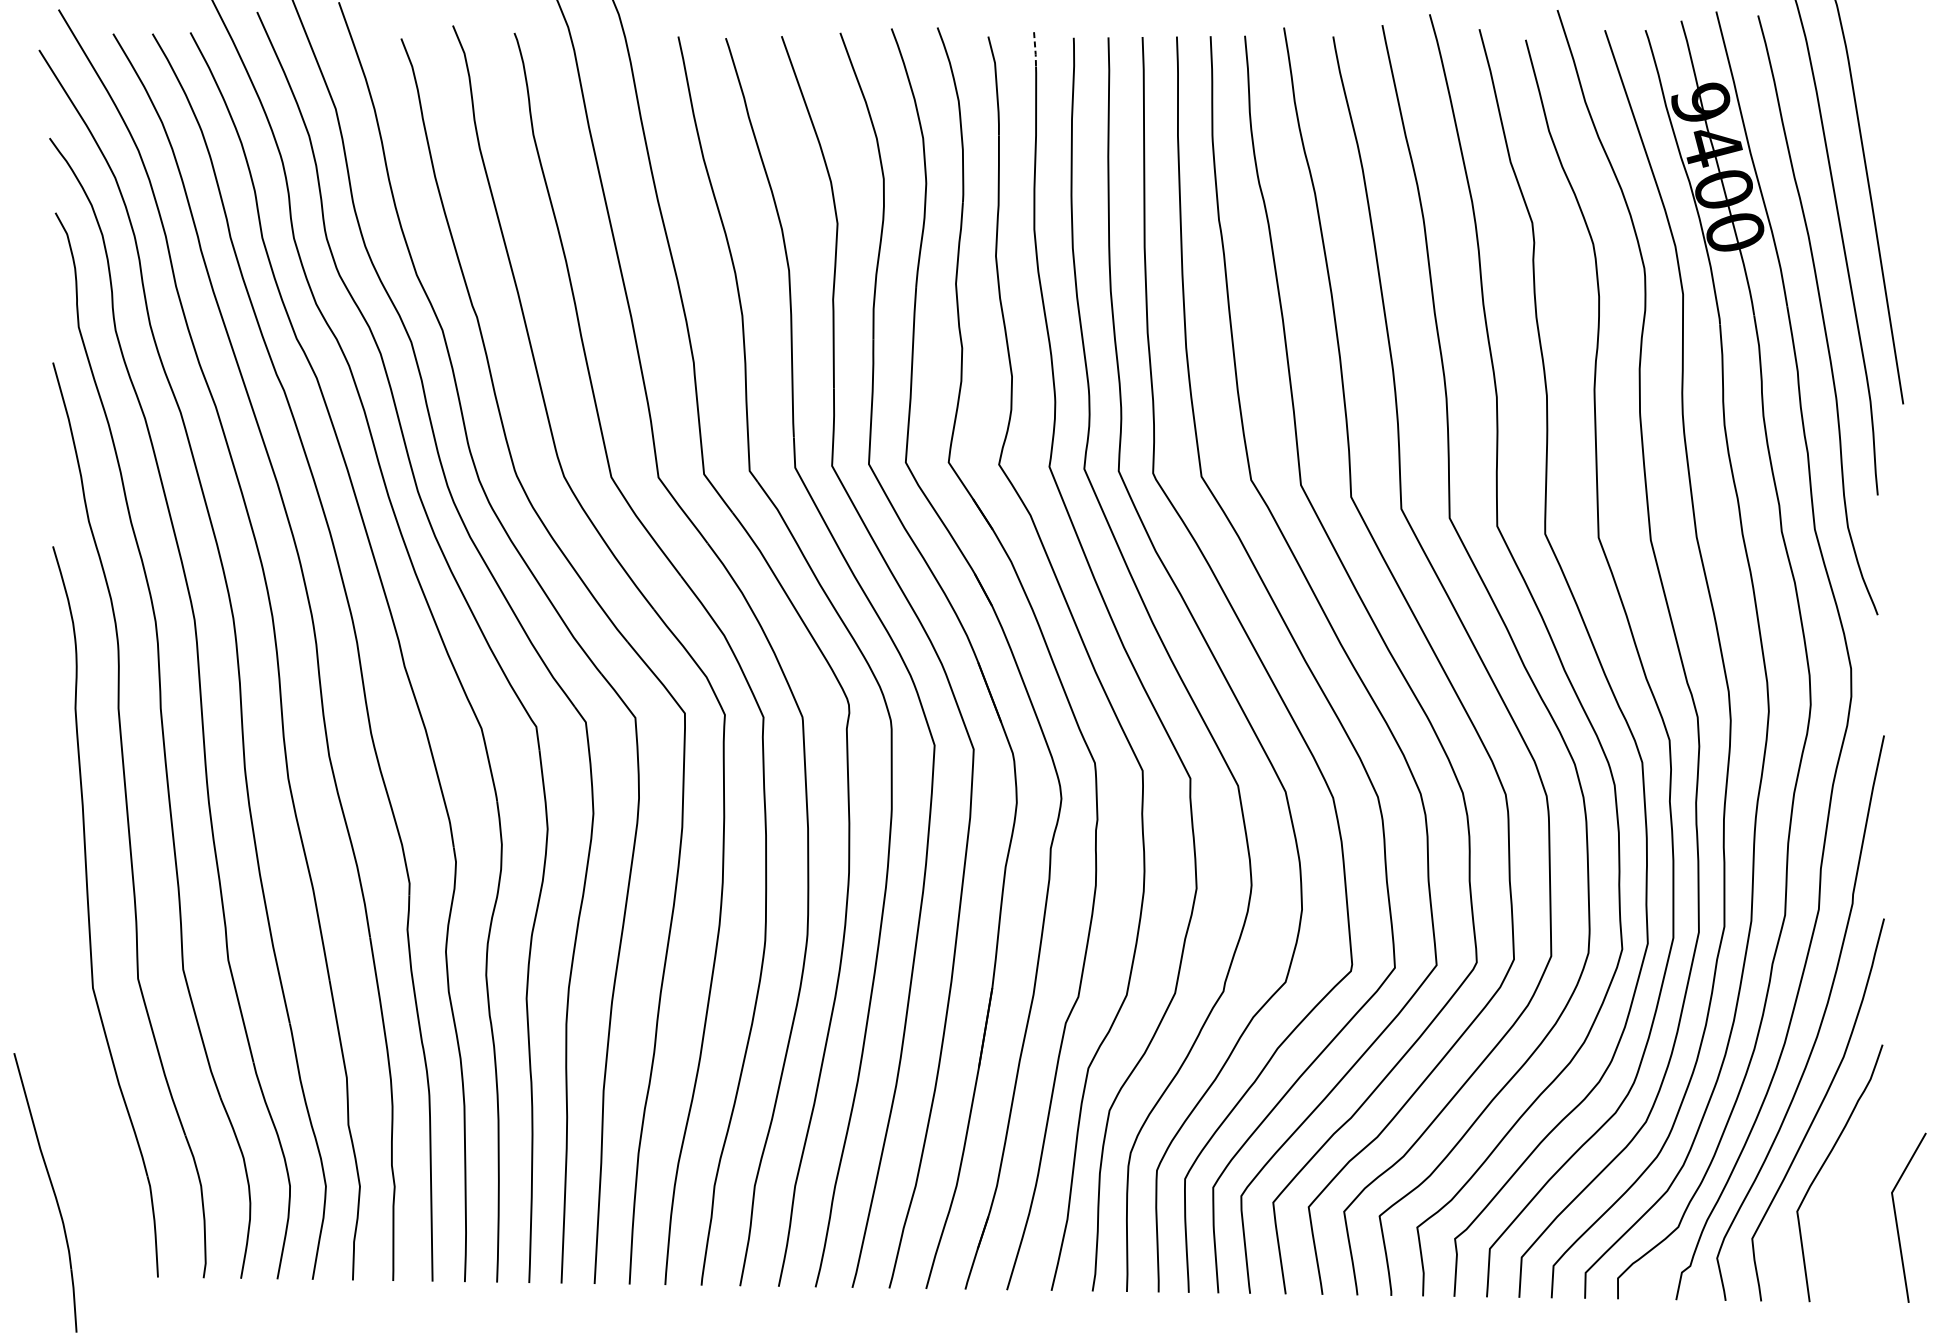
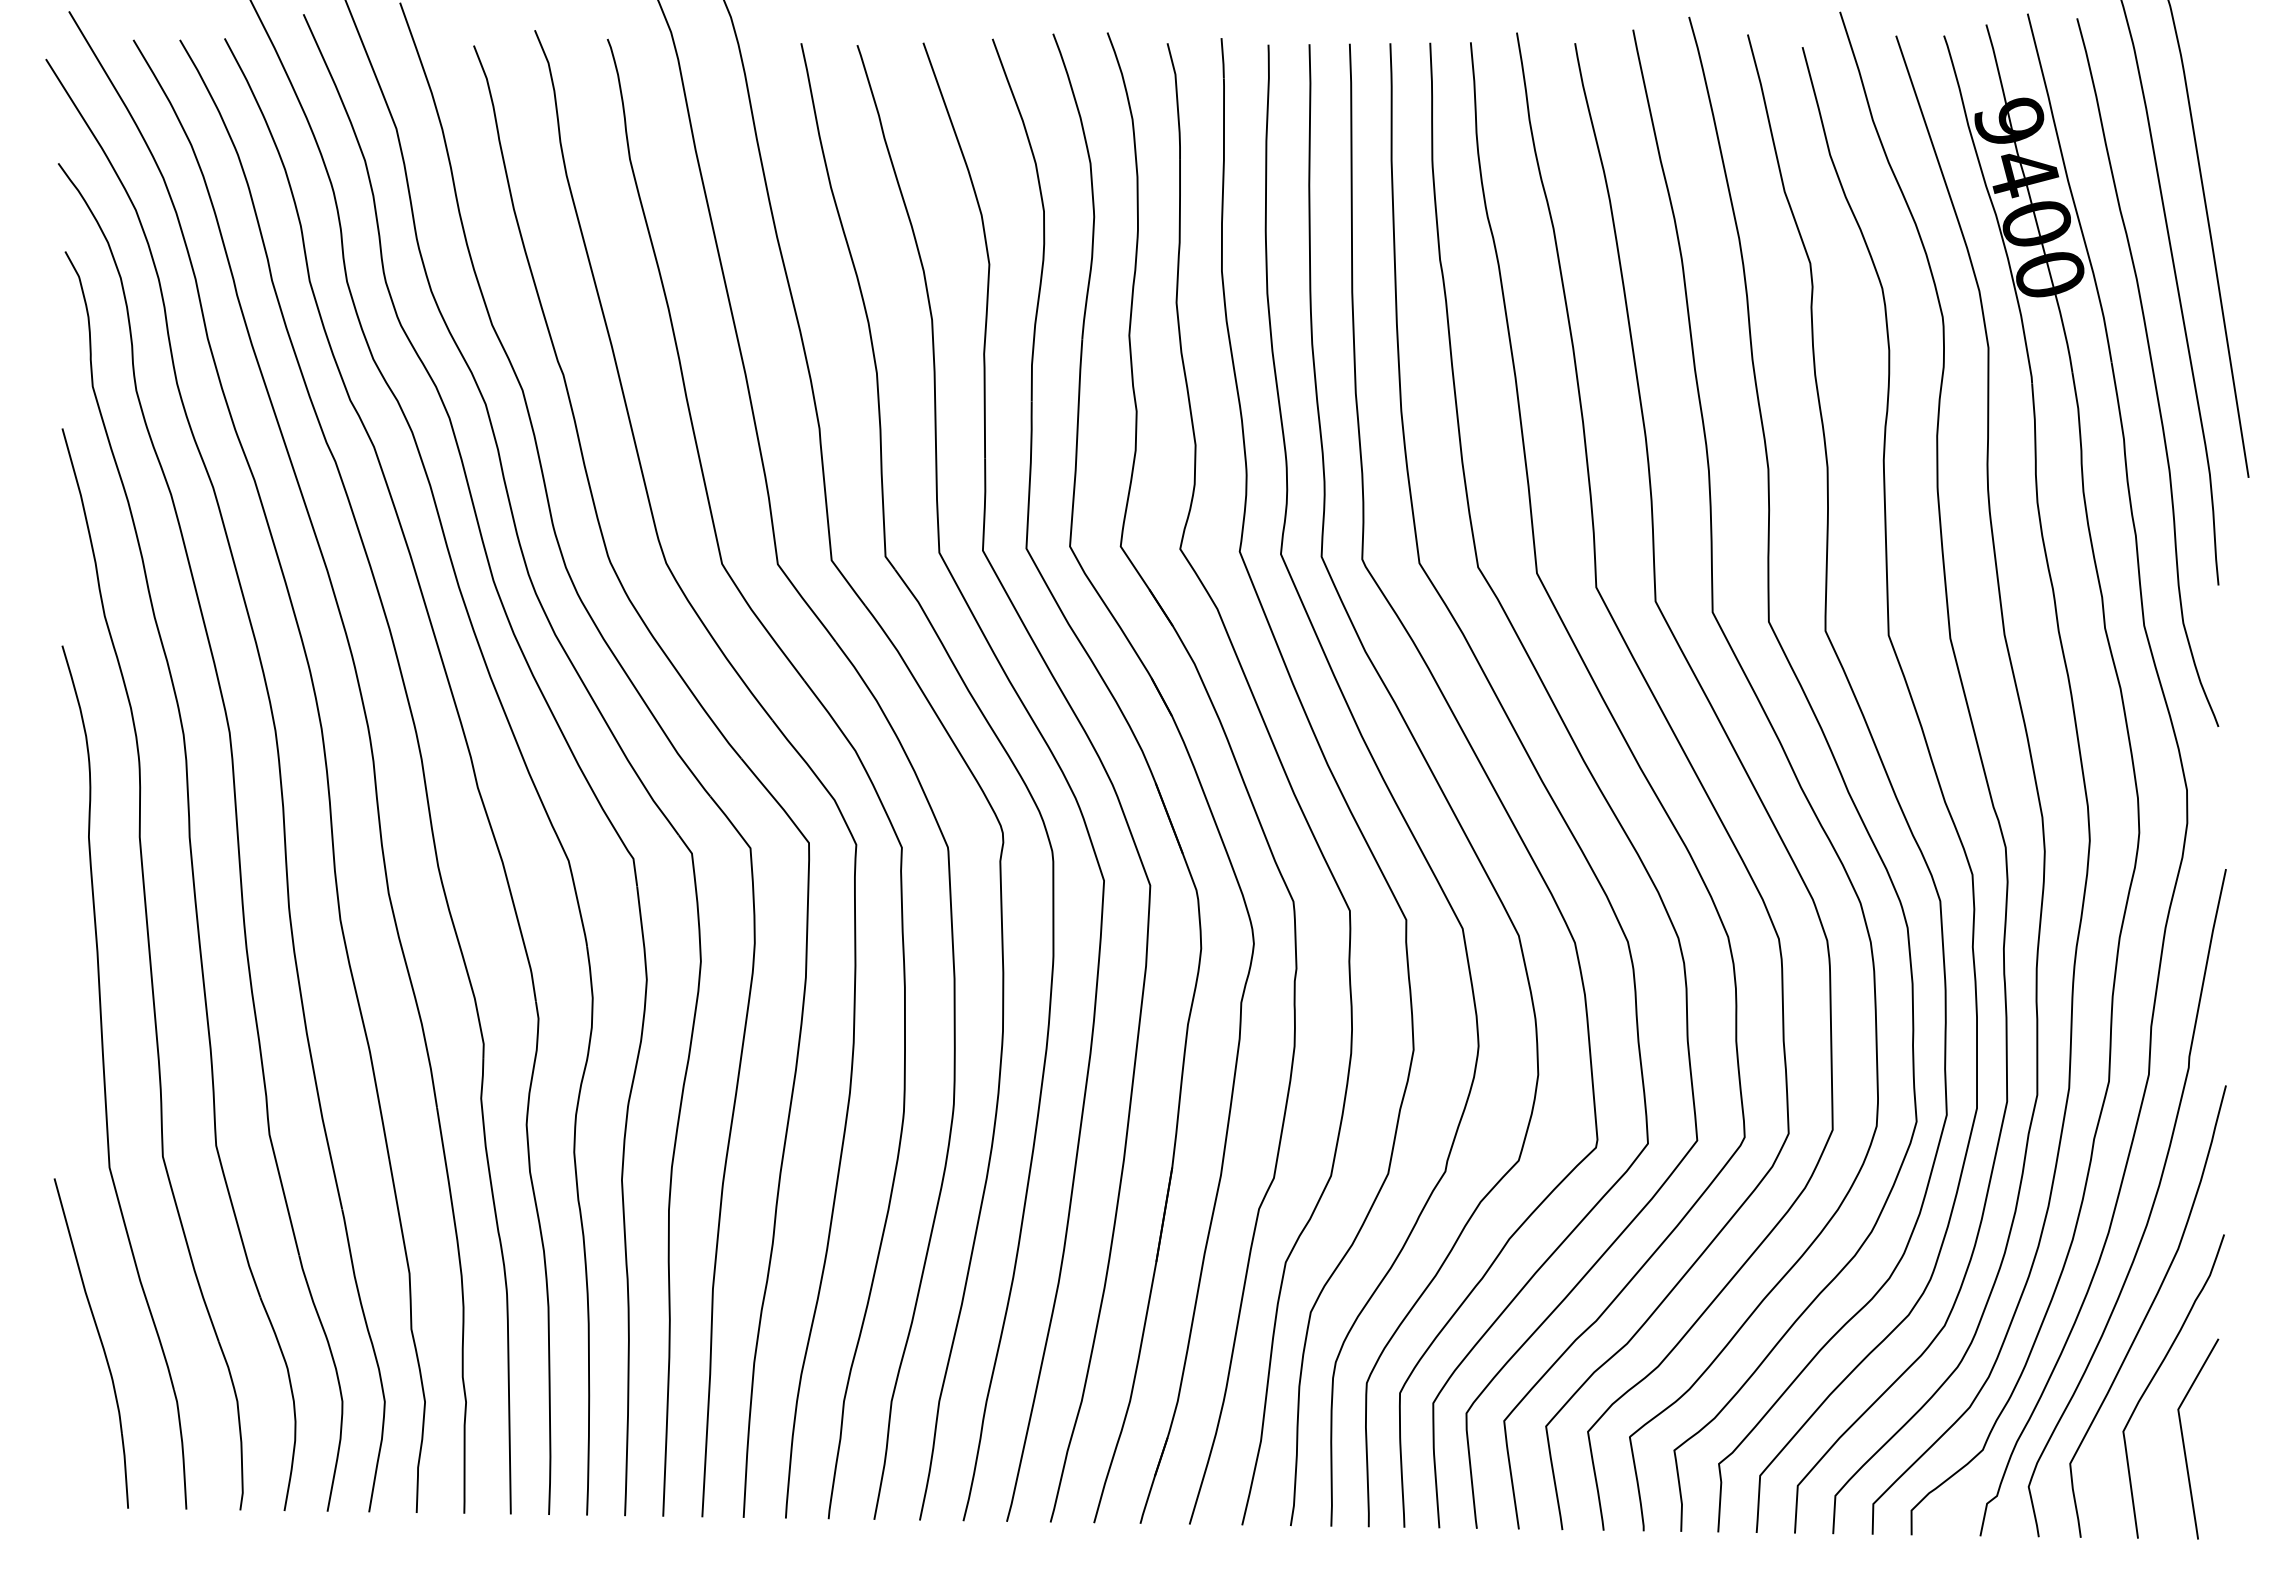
line: (1035, 50) -> (1223, 59), dashed -> solid
part: (52, 1189) -> (99, 1339), moved
line: (1897, 1219) -> (2184, 1441), moved

